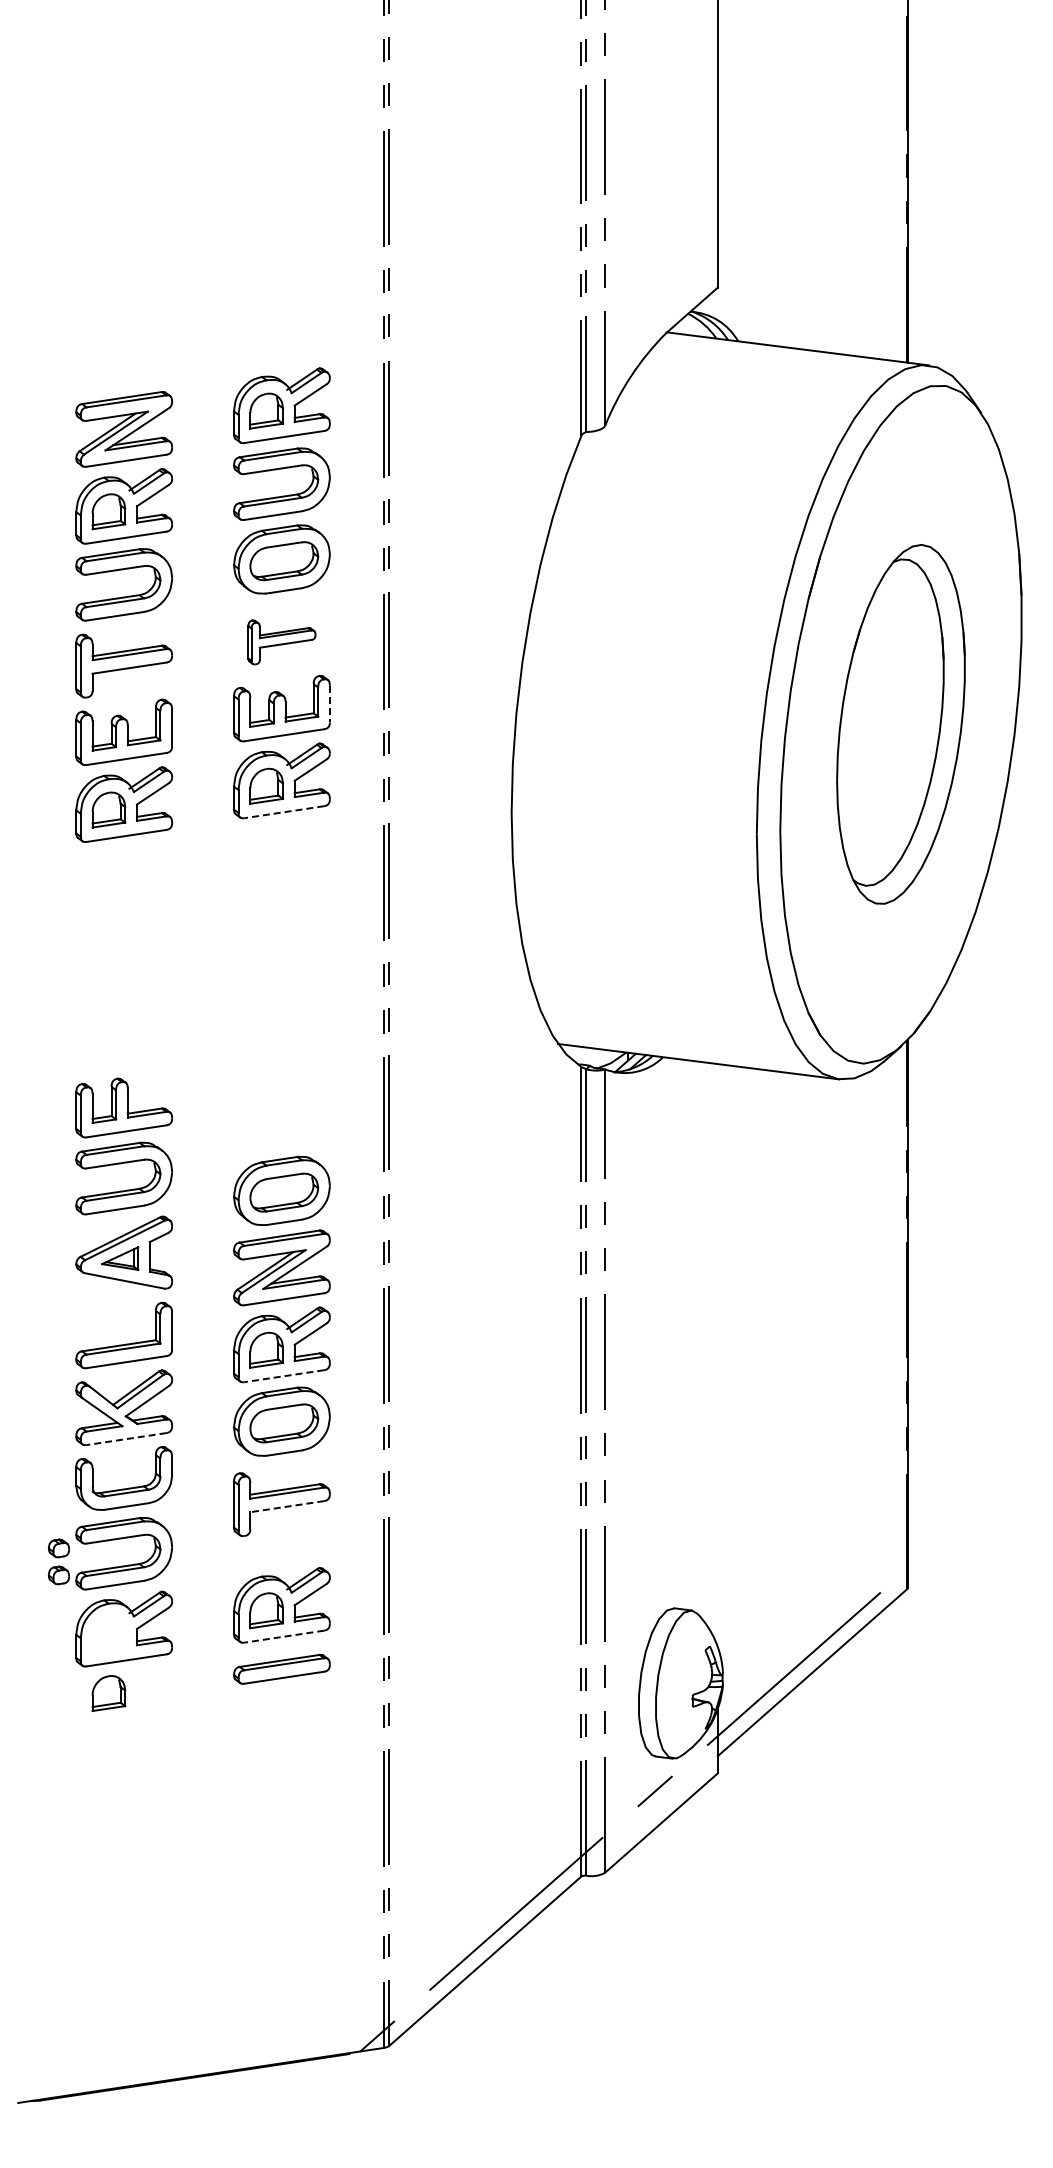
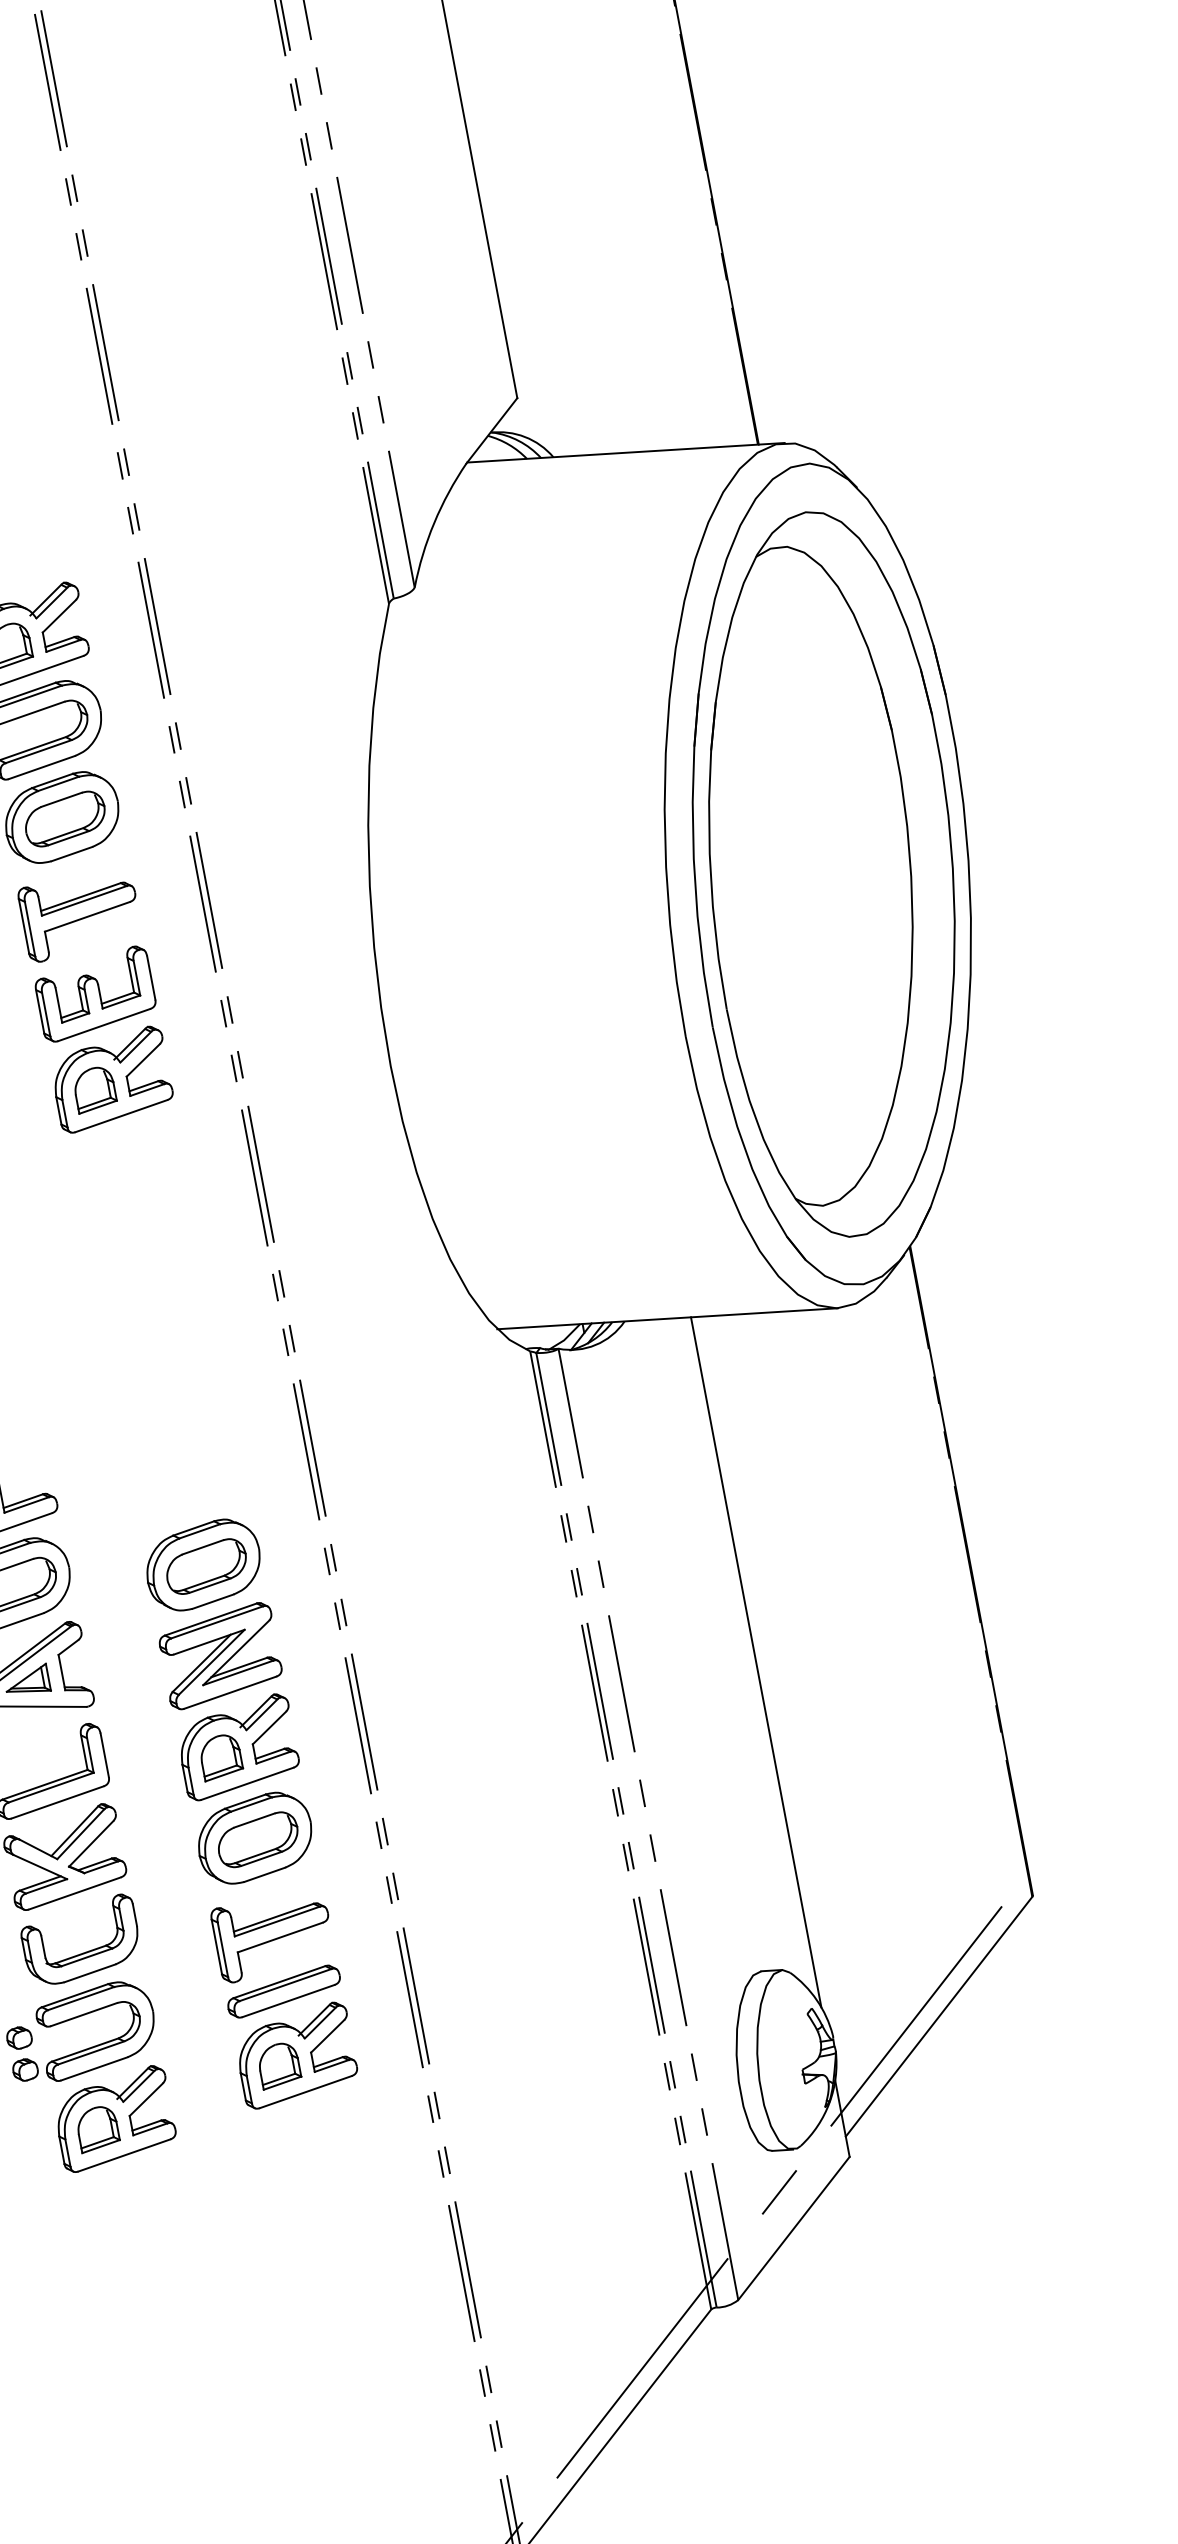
part: (281, 642) -> (80, 915), size x1.43
line: (329, 704) -> (150, 978), dashed -> solid
part: (900, 724) -> (831, 874), size x1.67
line: (283, 812) -> (120, 1116), dashed -> solid
line: (717, 1355) -> (755, 1662), added
line: (283, 1376) -> (246, 1784), dashed -> solid
line: (126, 1439) -> (74, 1893), dashed -> solid
line: (286, 1506) -> (279, 1937), dashed -> solid
line: (283, 1636) -> (304, 2092), dashed -> solid
part: (281, 1668) -> (283, 1990), moved
part: (108, 1693) -> (97, 2128), moved

